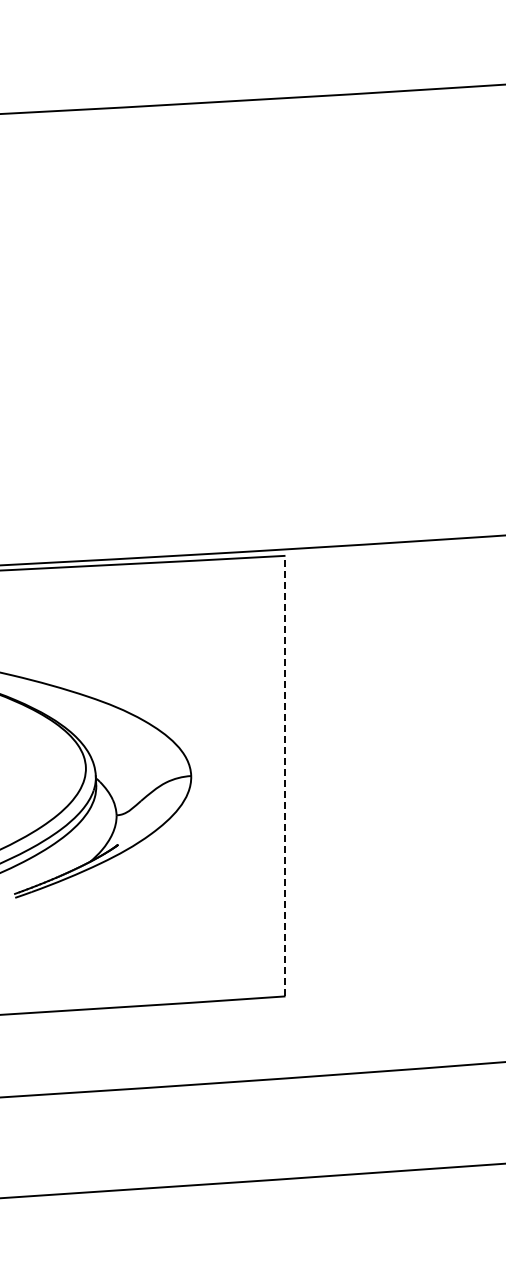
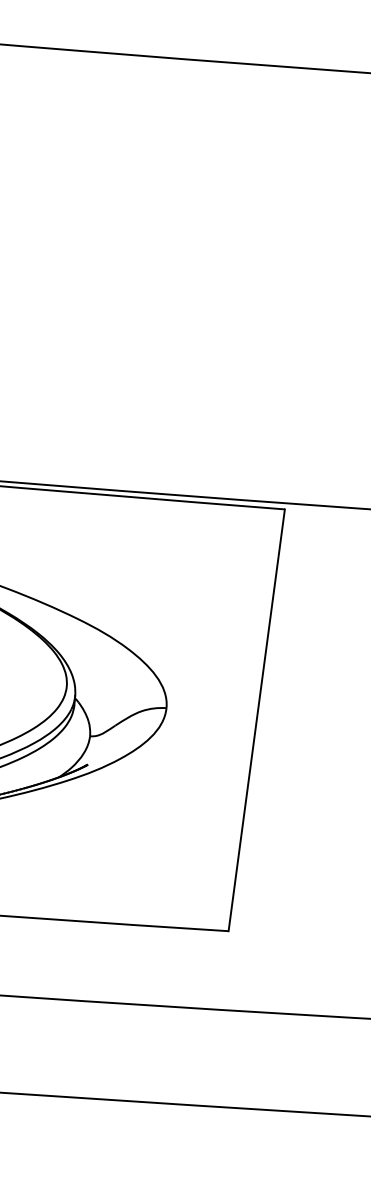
line: (285, 775) -> (256, 719), dashed -> solid

